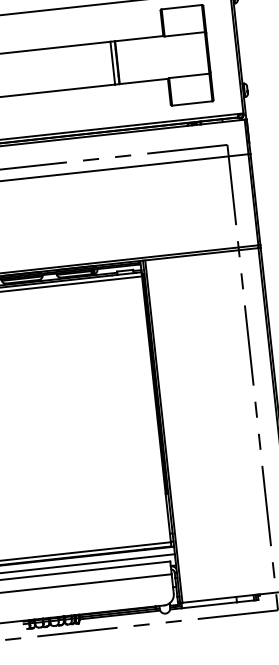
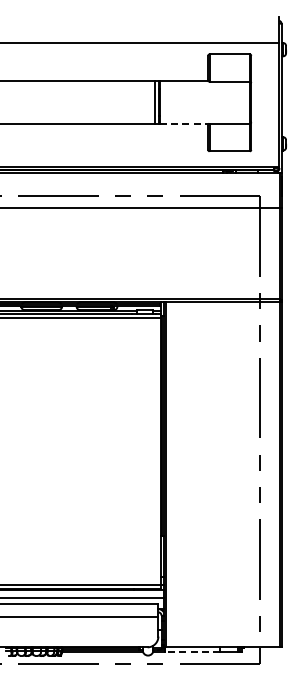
line: (144, 81) -> (184, 124), solid -> dashed
line: (209, 605) -> (192, 652), solid -> dashed

